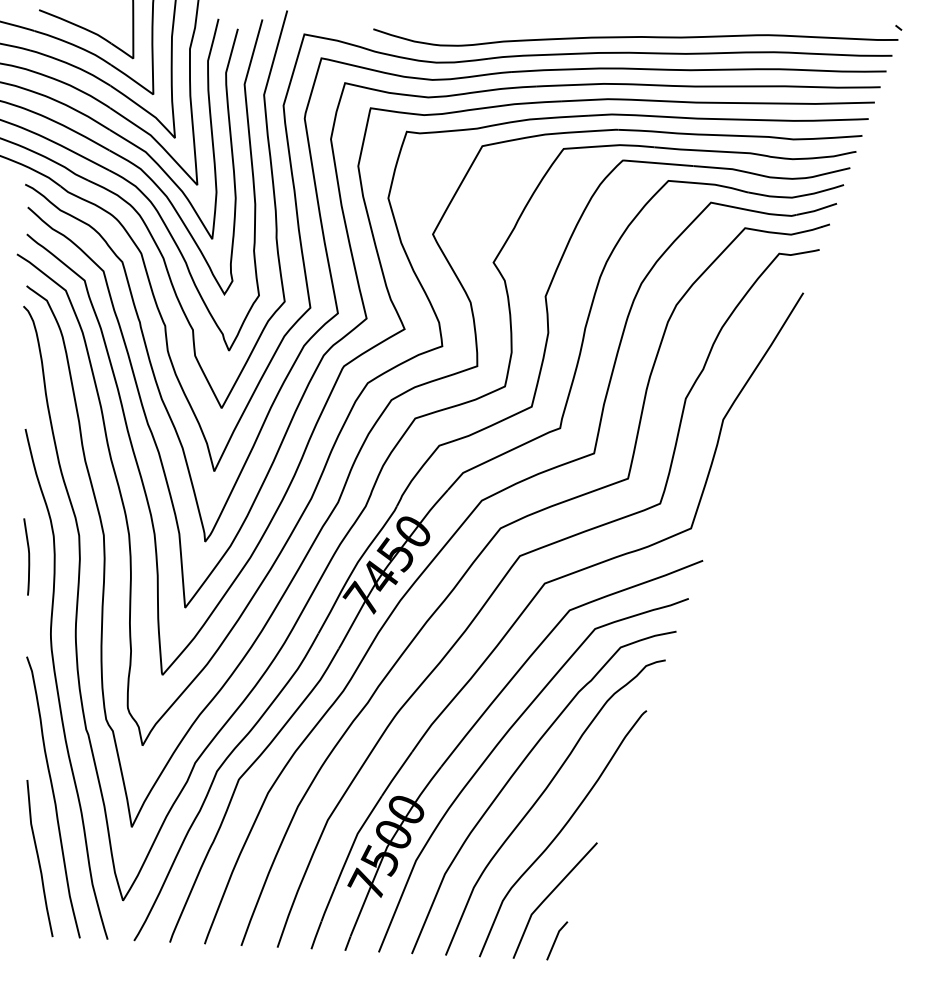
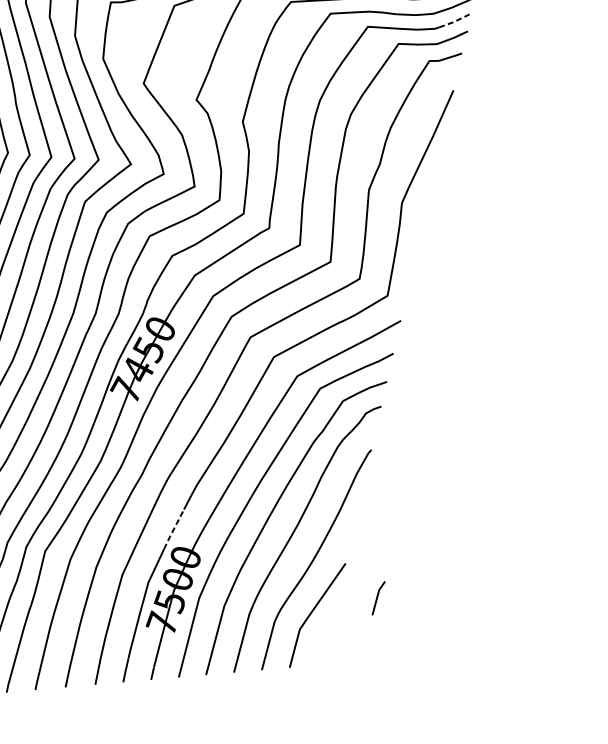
line: (817, 210) -> (455, 21), solid -> dashed
line: (396, 774) -> (173, 529), solid -> dashed
line: (556, 940) -> (377, 598), moved

